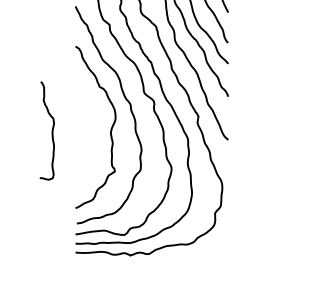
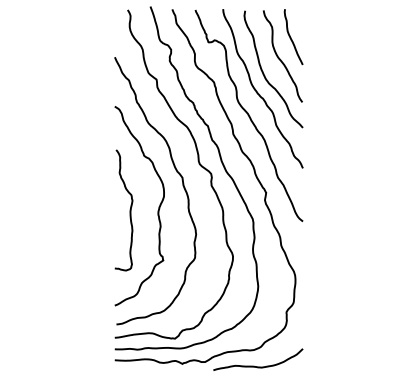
curve: (51, 130) -> (129, 210), moved
curve: (192, 257) -> (258, 366), added

